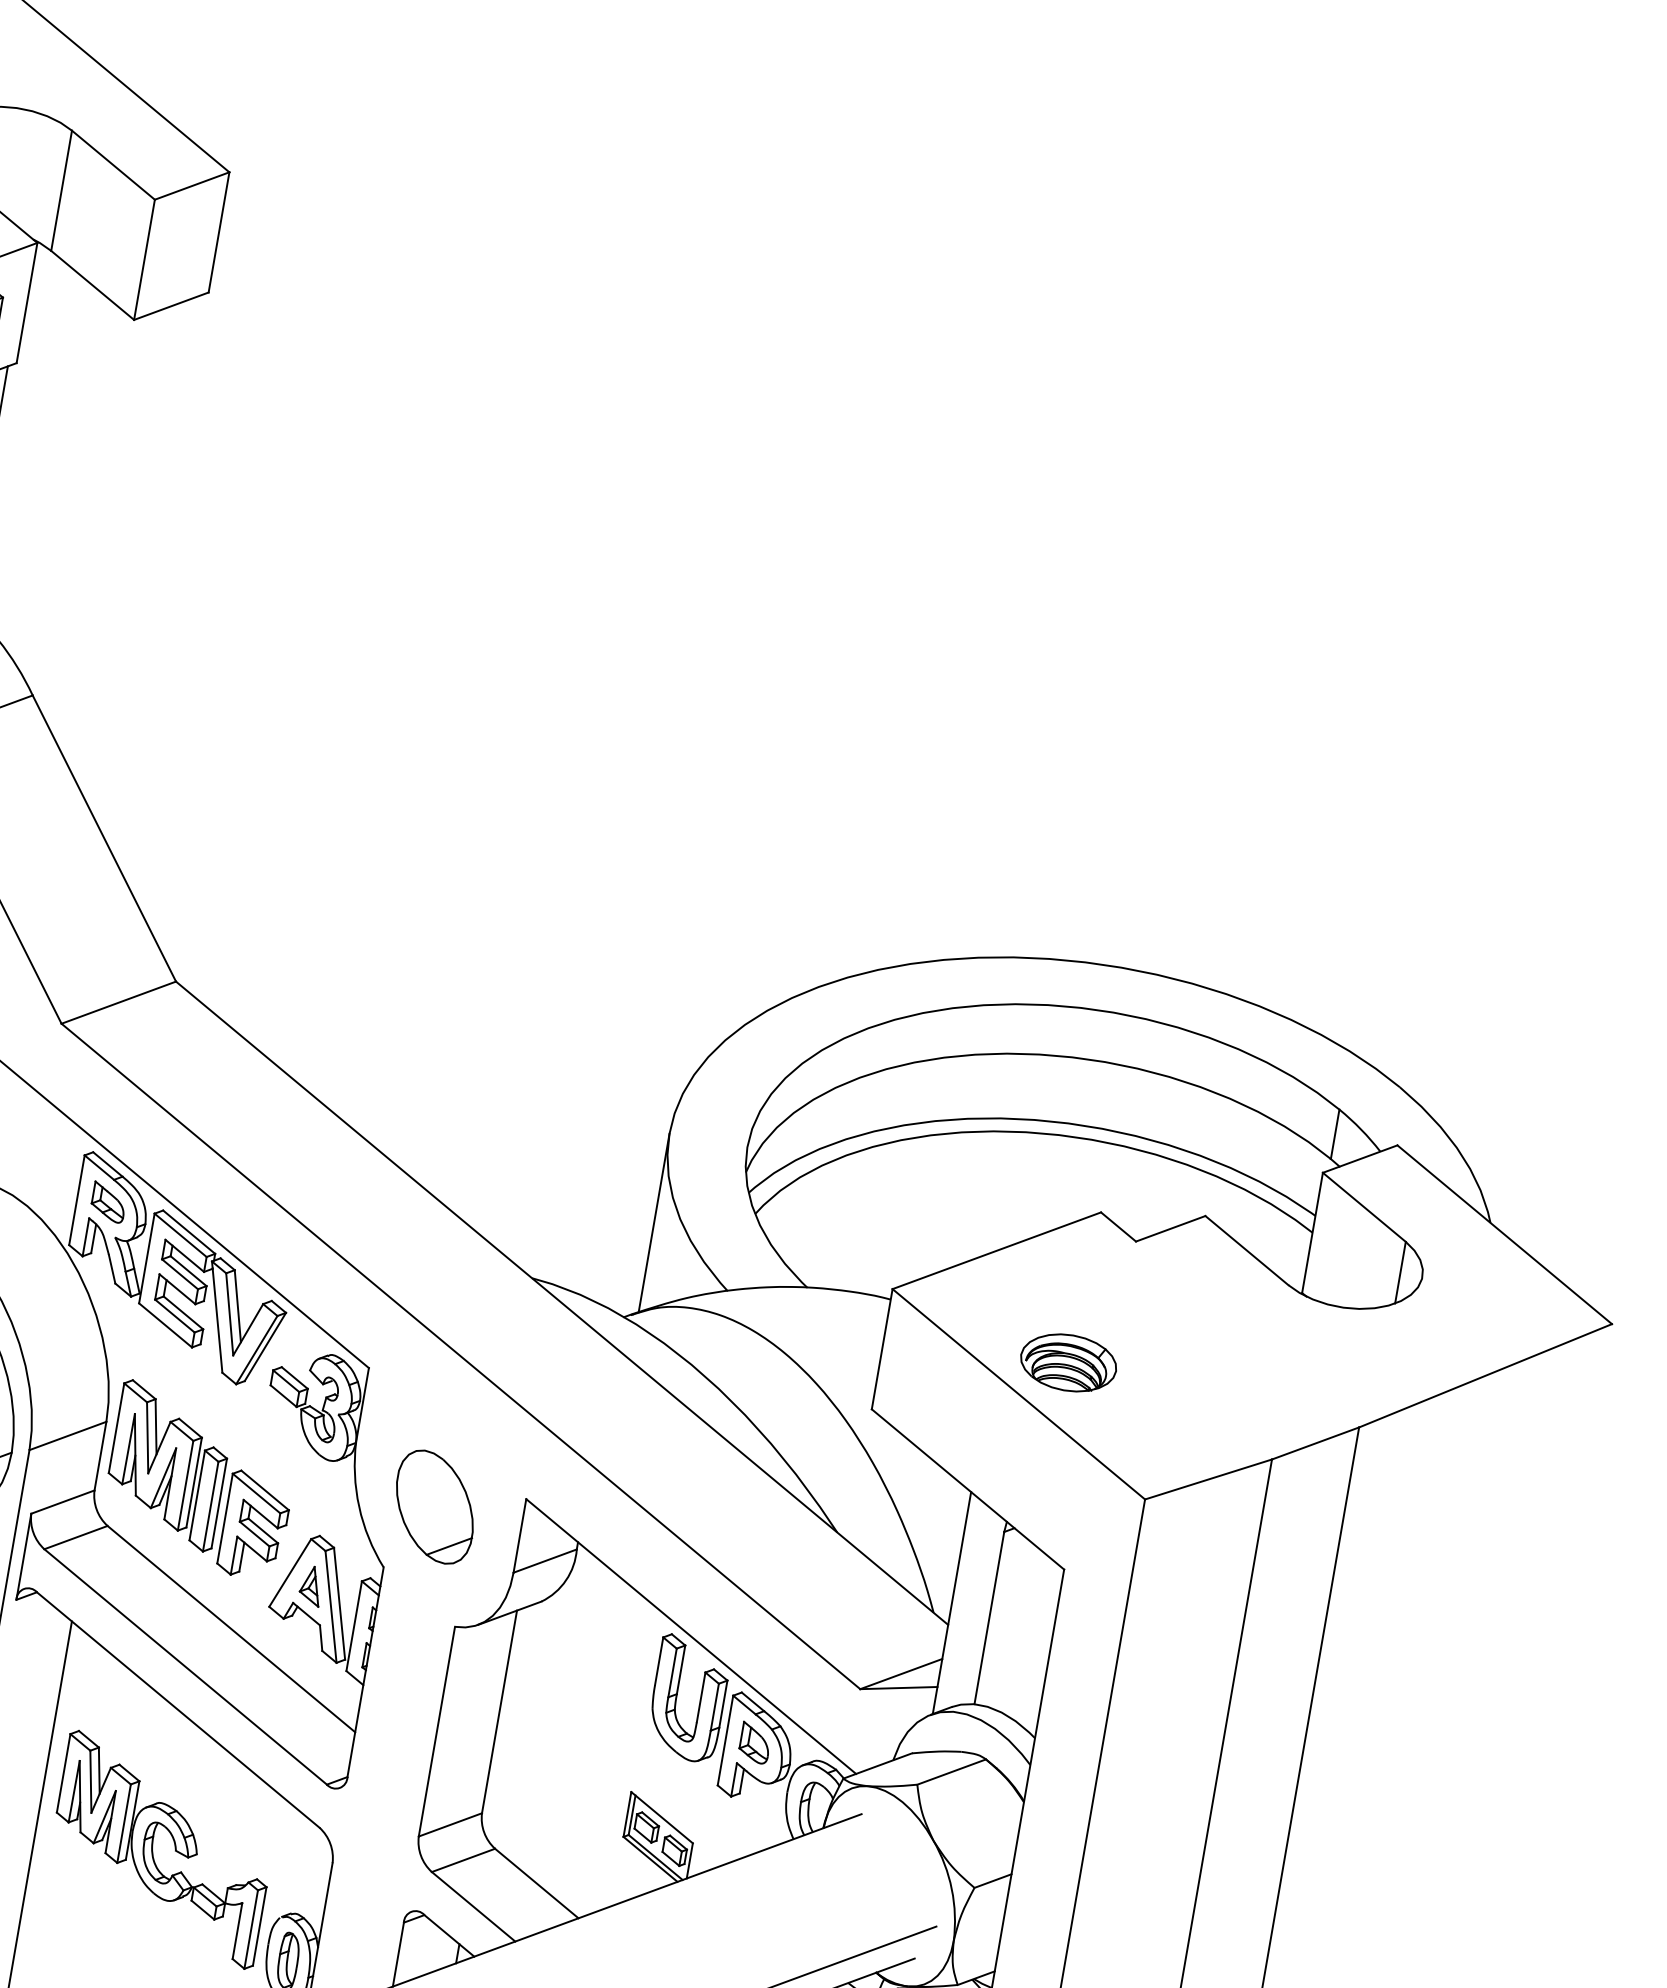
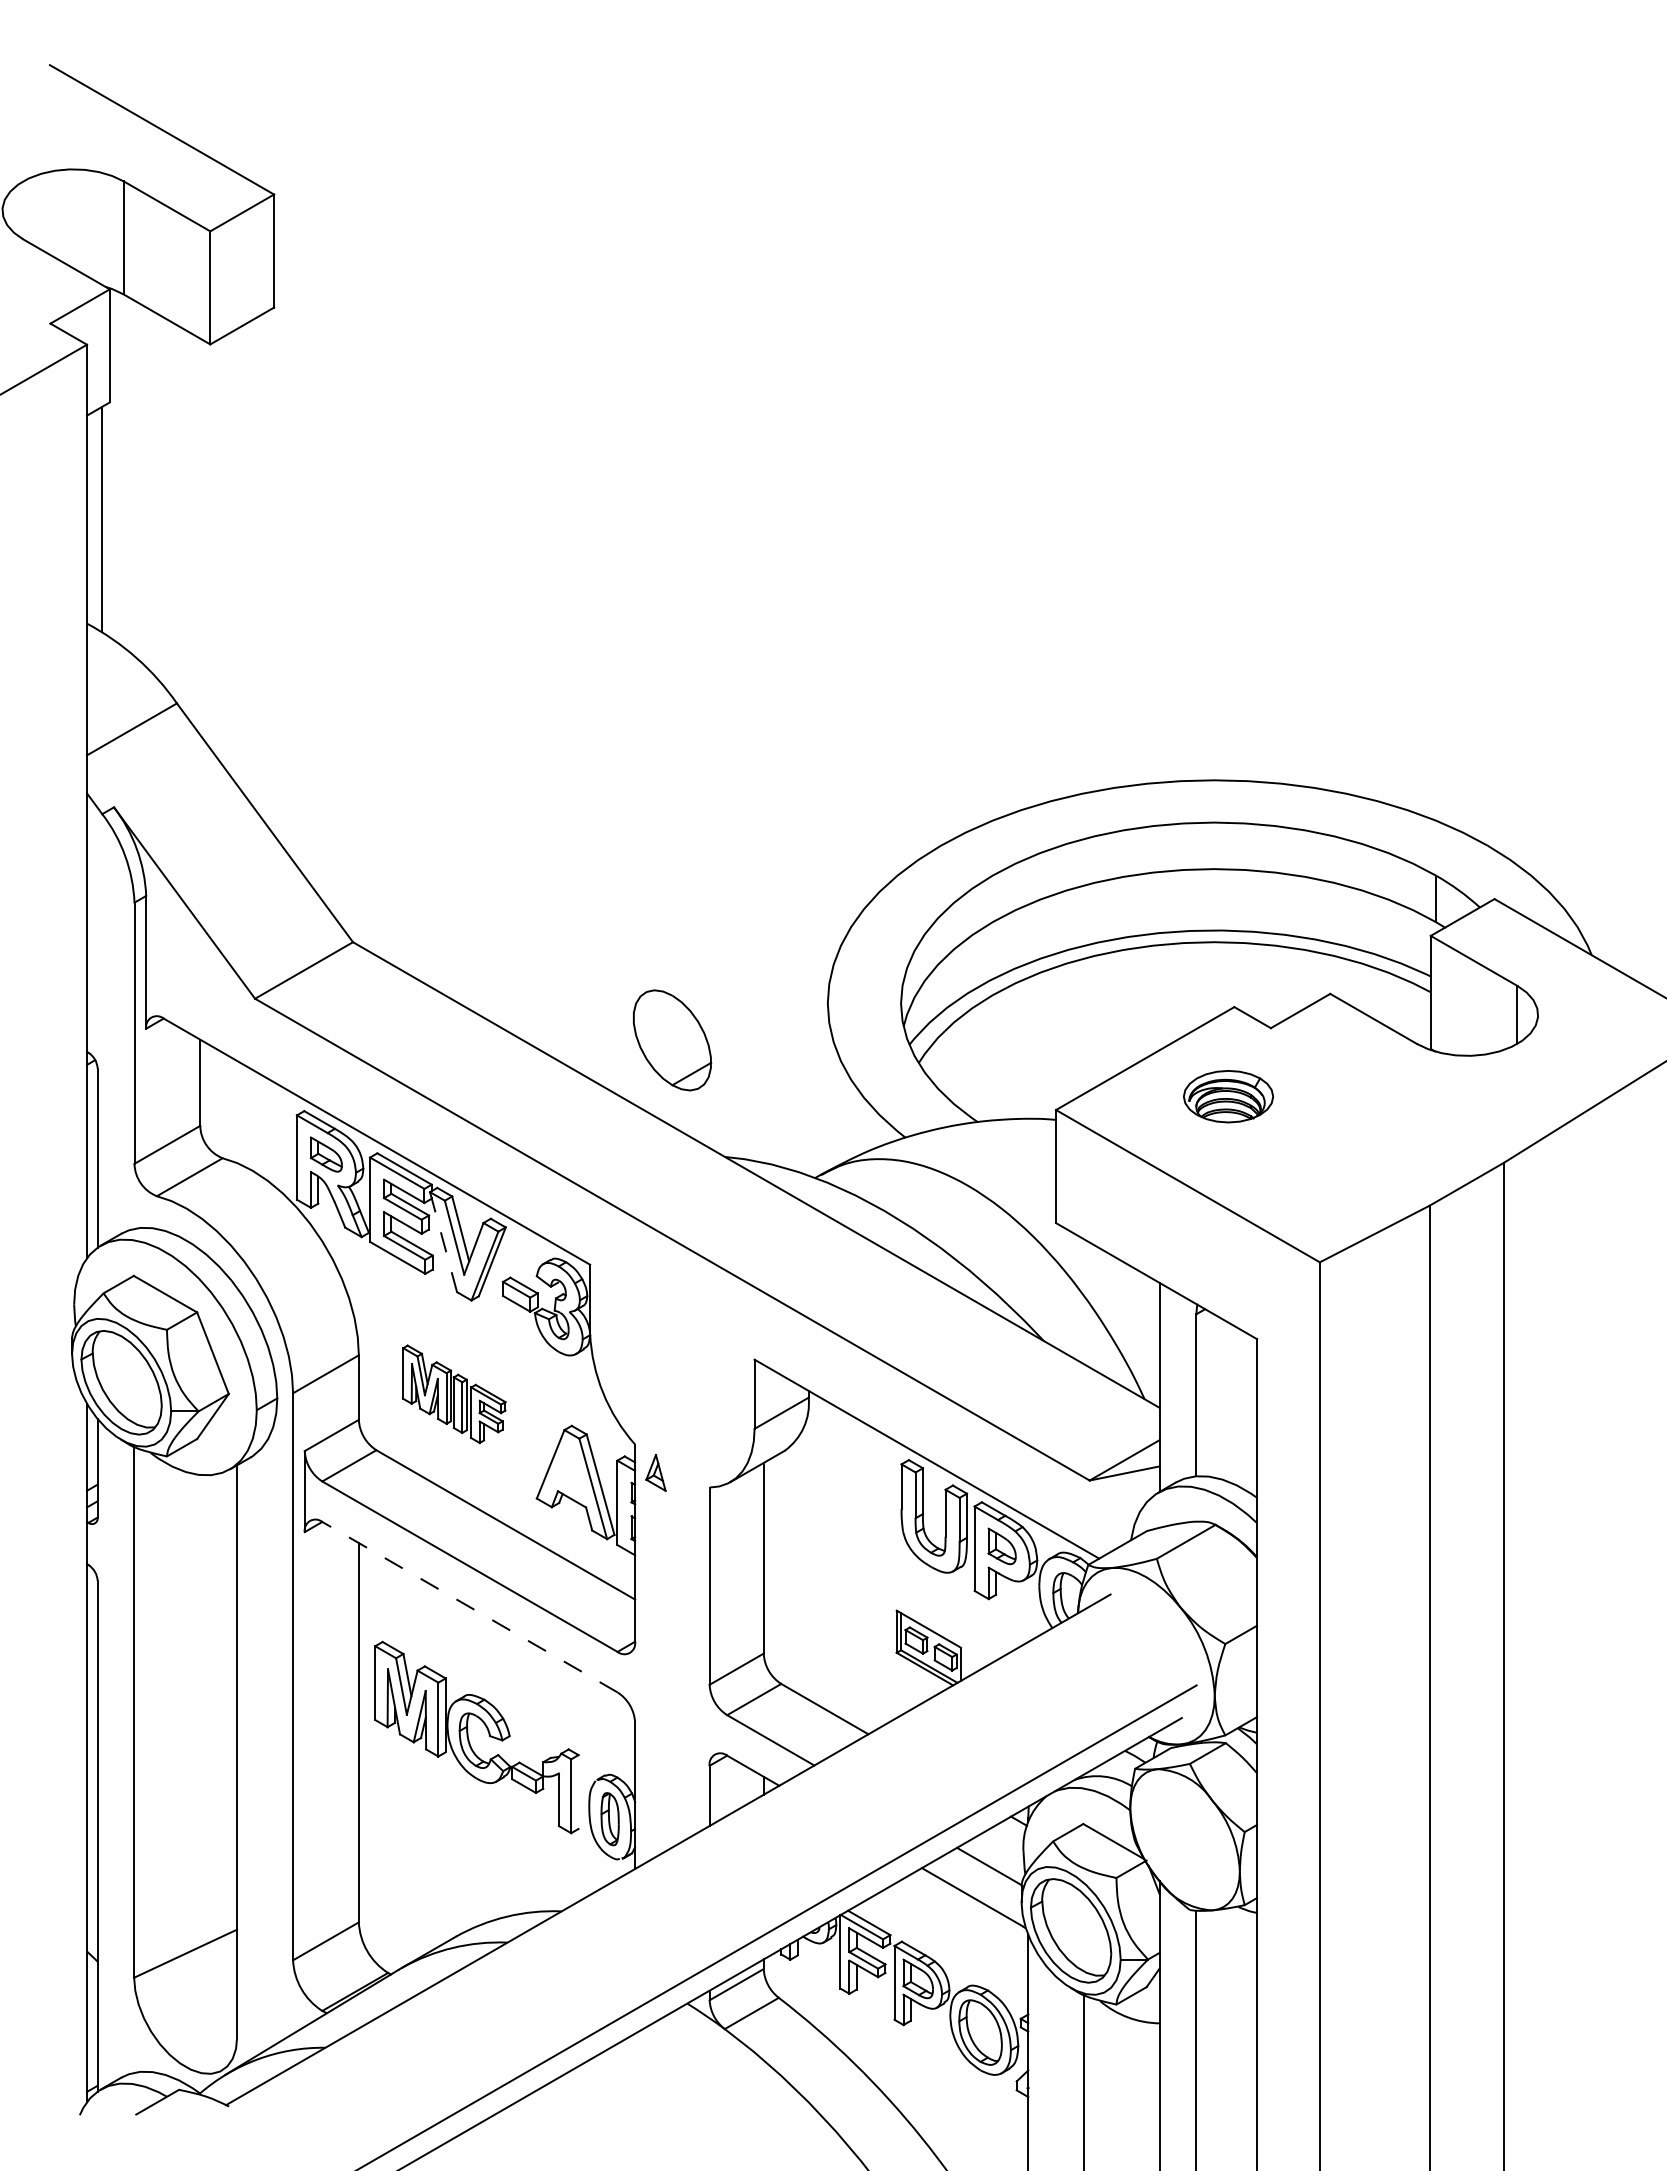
line: (653, 1223) -> (827, 1087), removed
line: (217, 1317) -> (443, 1242), solid -> dashed
part: (1068, 1362) -> (1228, 1096), moved
part: (200, 1481) -> (454, 1394), size x0.6
part: (434, 1507) -> (672, 1040), moved
part: (310, 1585) -> (655, 1472), moved
line: (177, 1709) -> (469, 1606), solid -> dashed
line: (259, 1925) -> (578, 1791), removed

